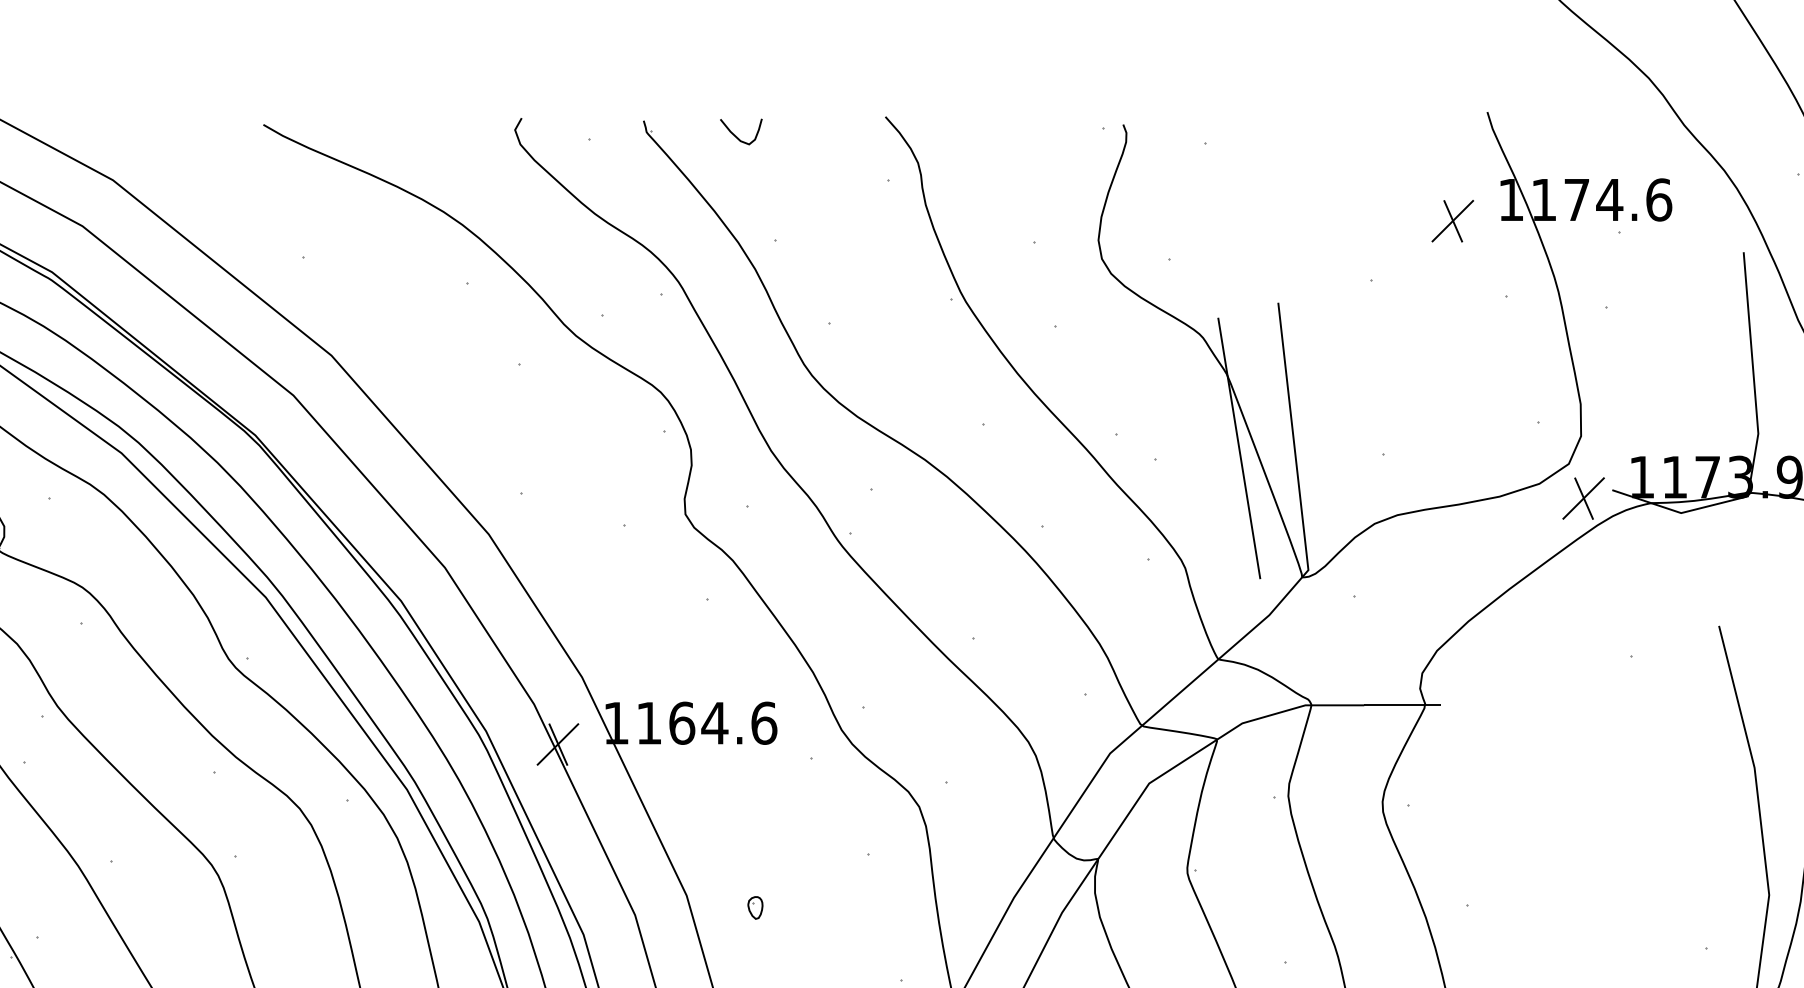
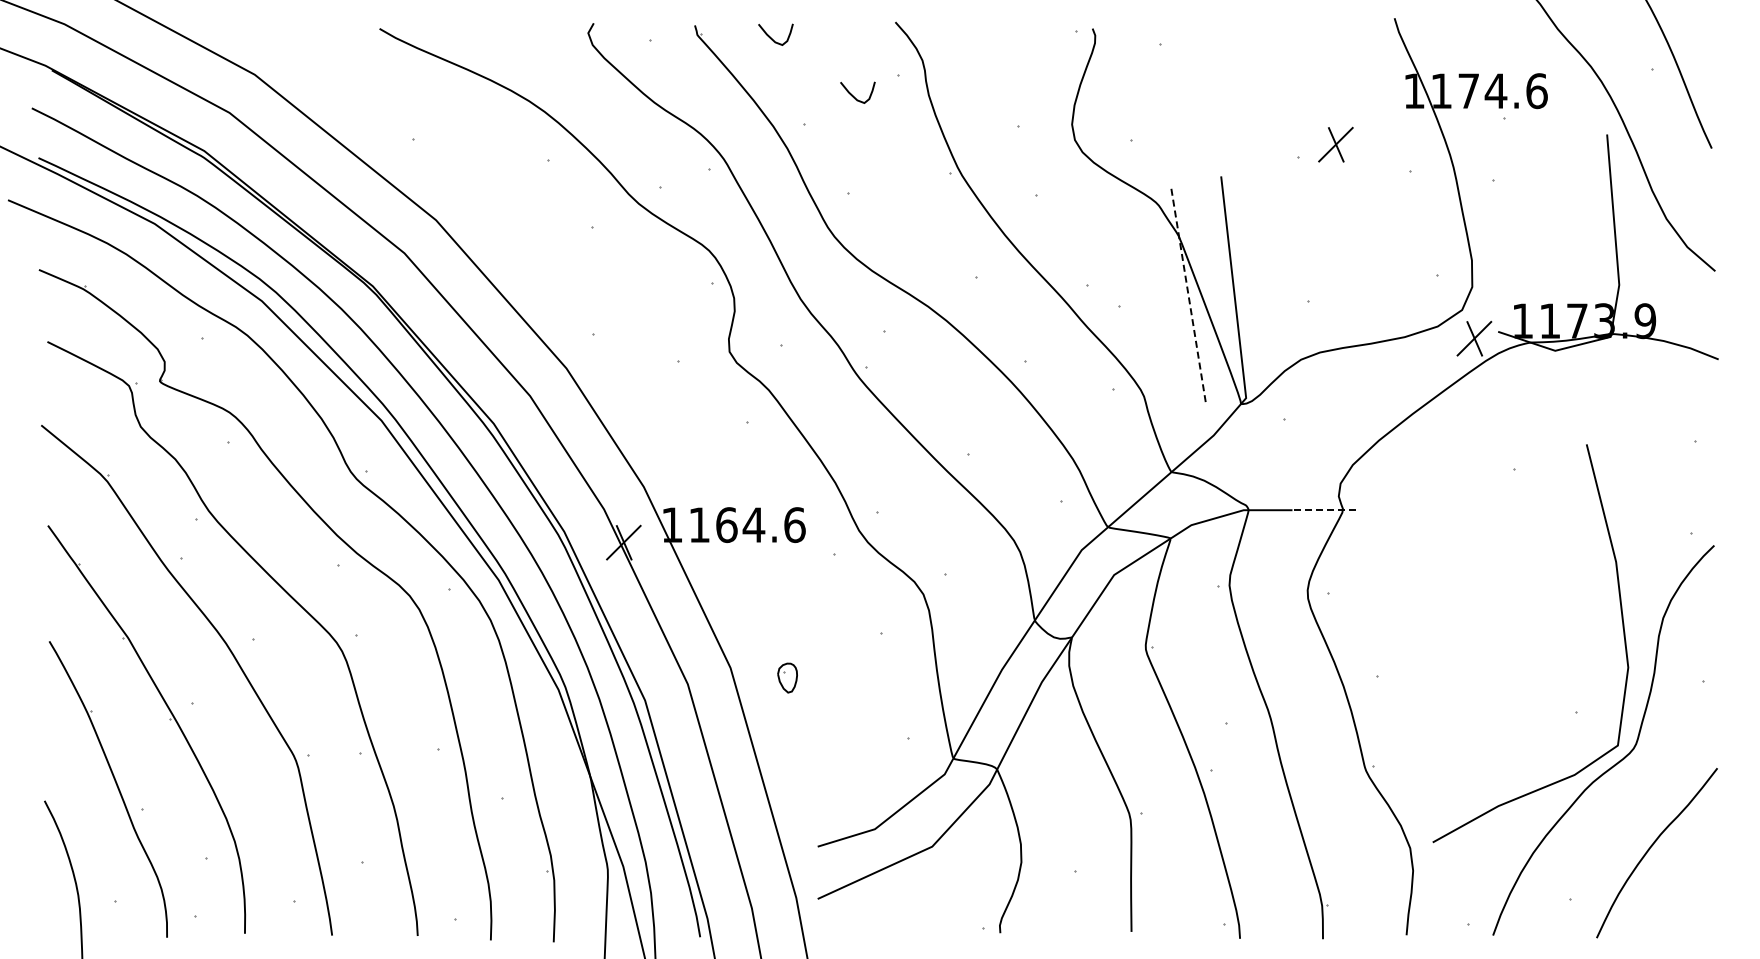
curve: (834, 205) -> (853, 95), added
part: (1452, 220) -> (1335, 144), moved
line: (1238, 448) -> (1188, 297), solid -> dashed
line: (1402, 705) -> (1324, 510), solid -> dashed
part: (755, 908) -> (787, 678), size x1.6

